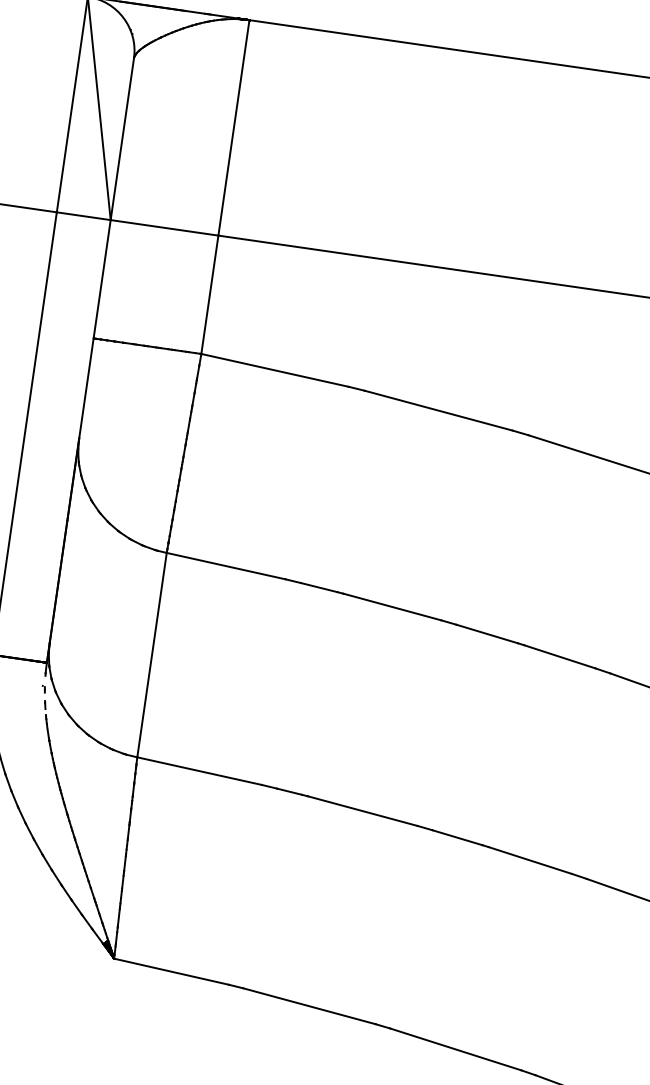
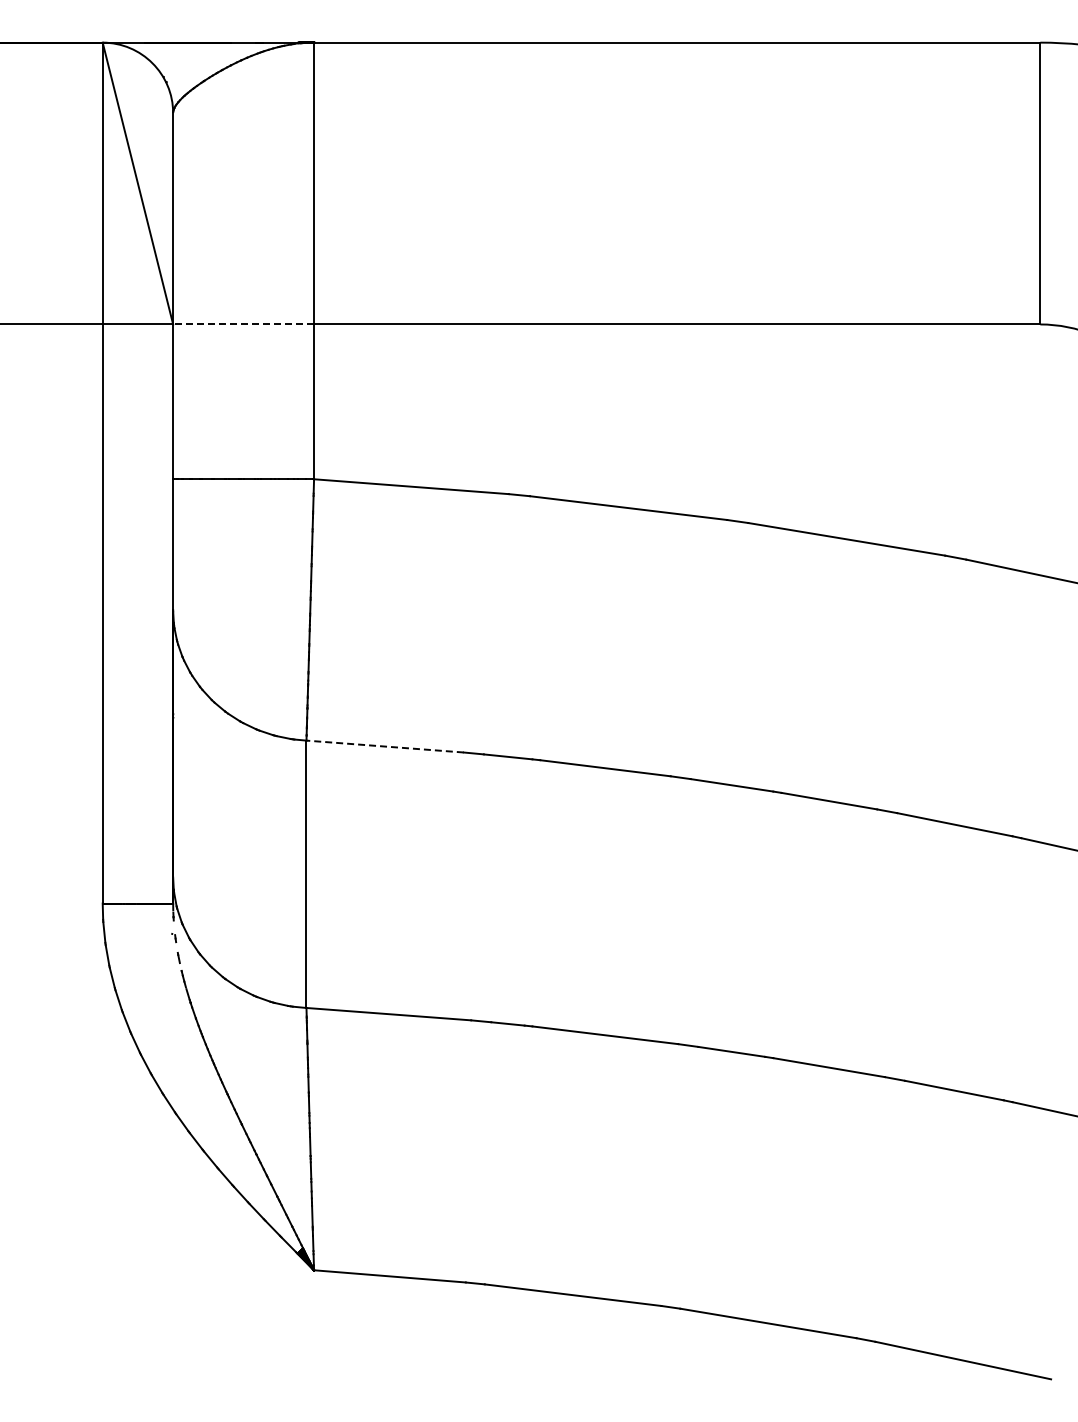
line: (164, 227) -> (243, 324), solid -> dashed
line: (226, 566) -> (385, 746), solid -> dashed

